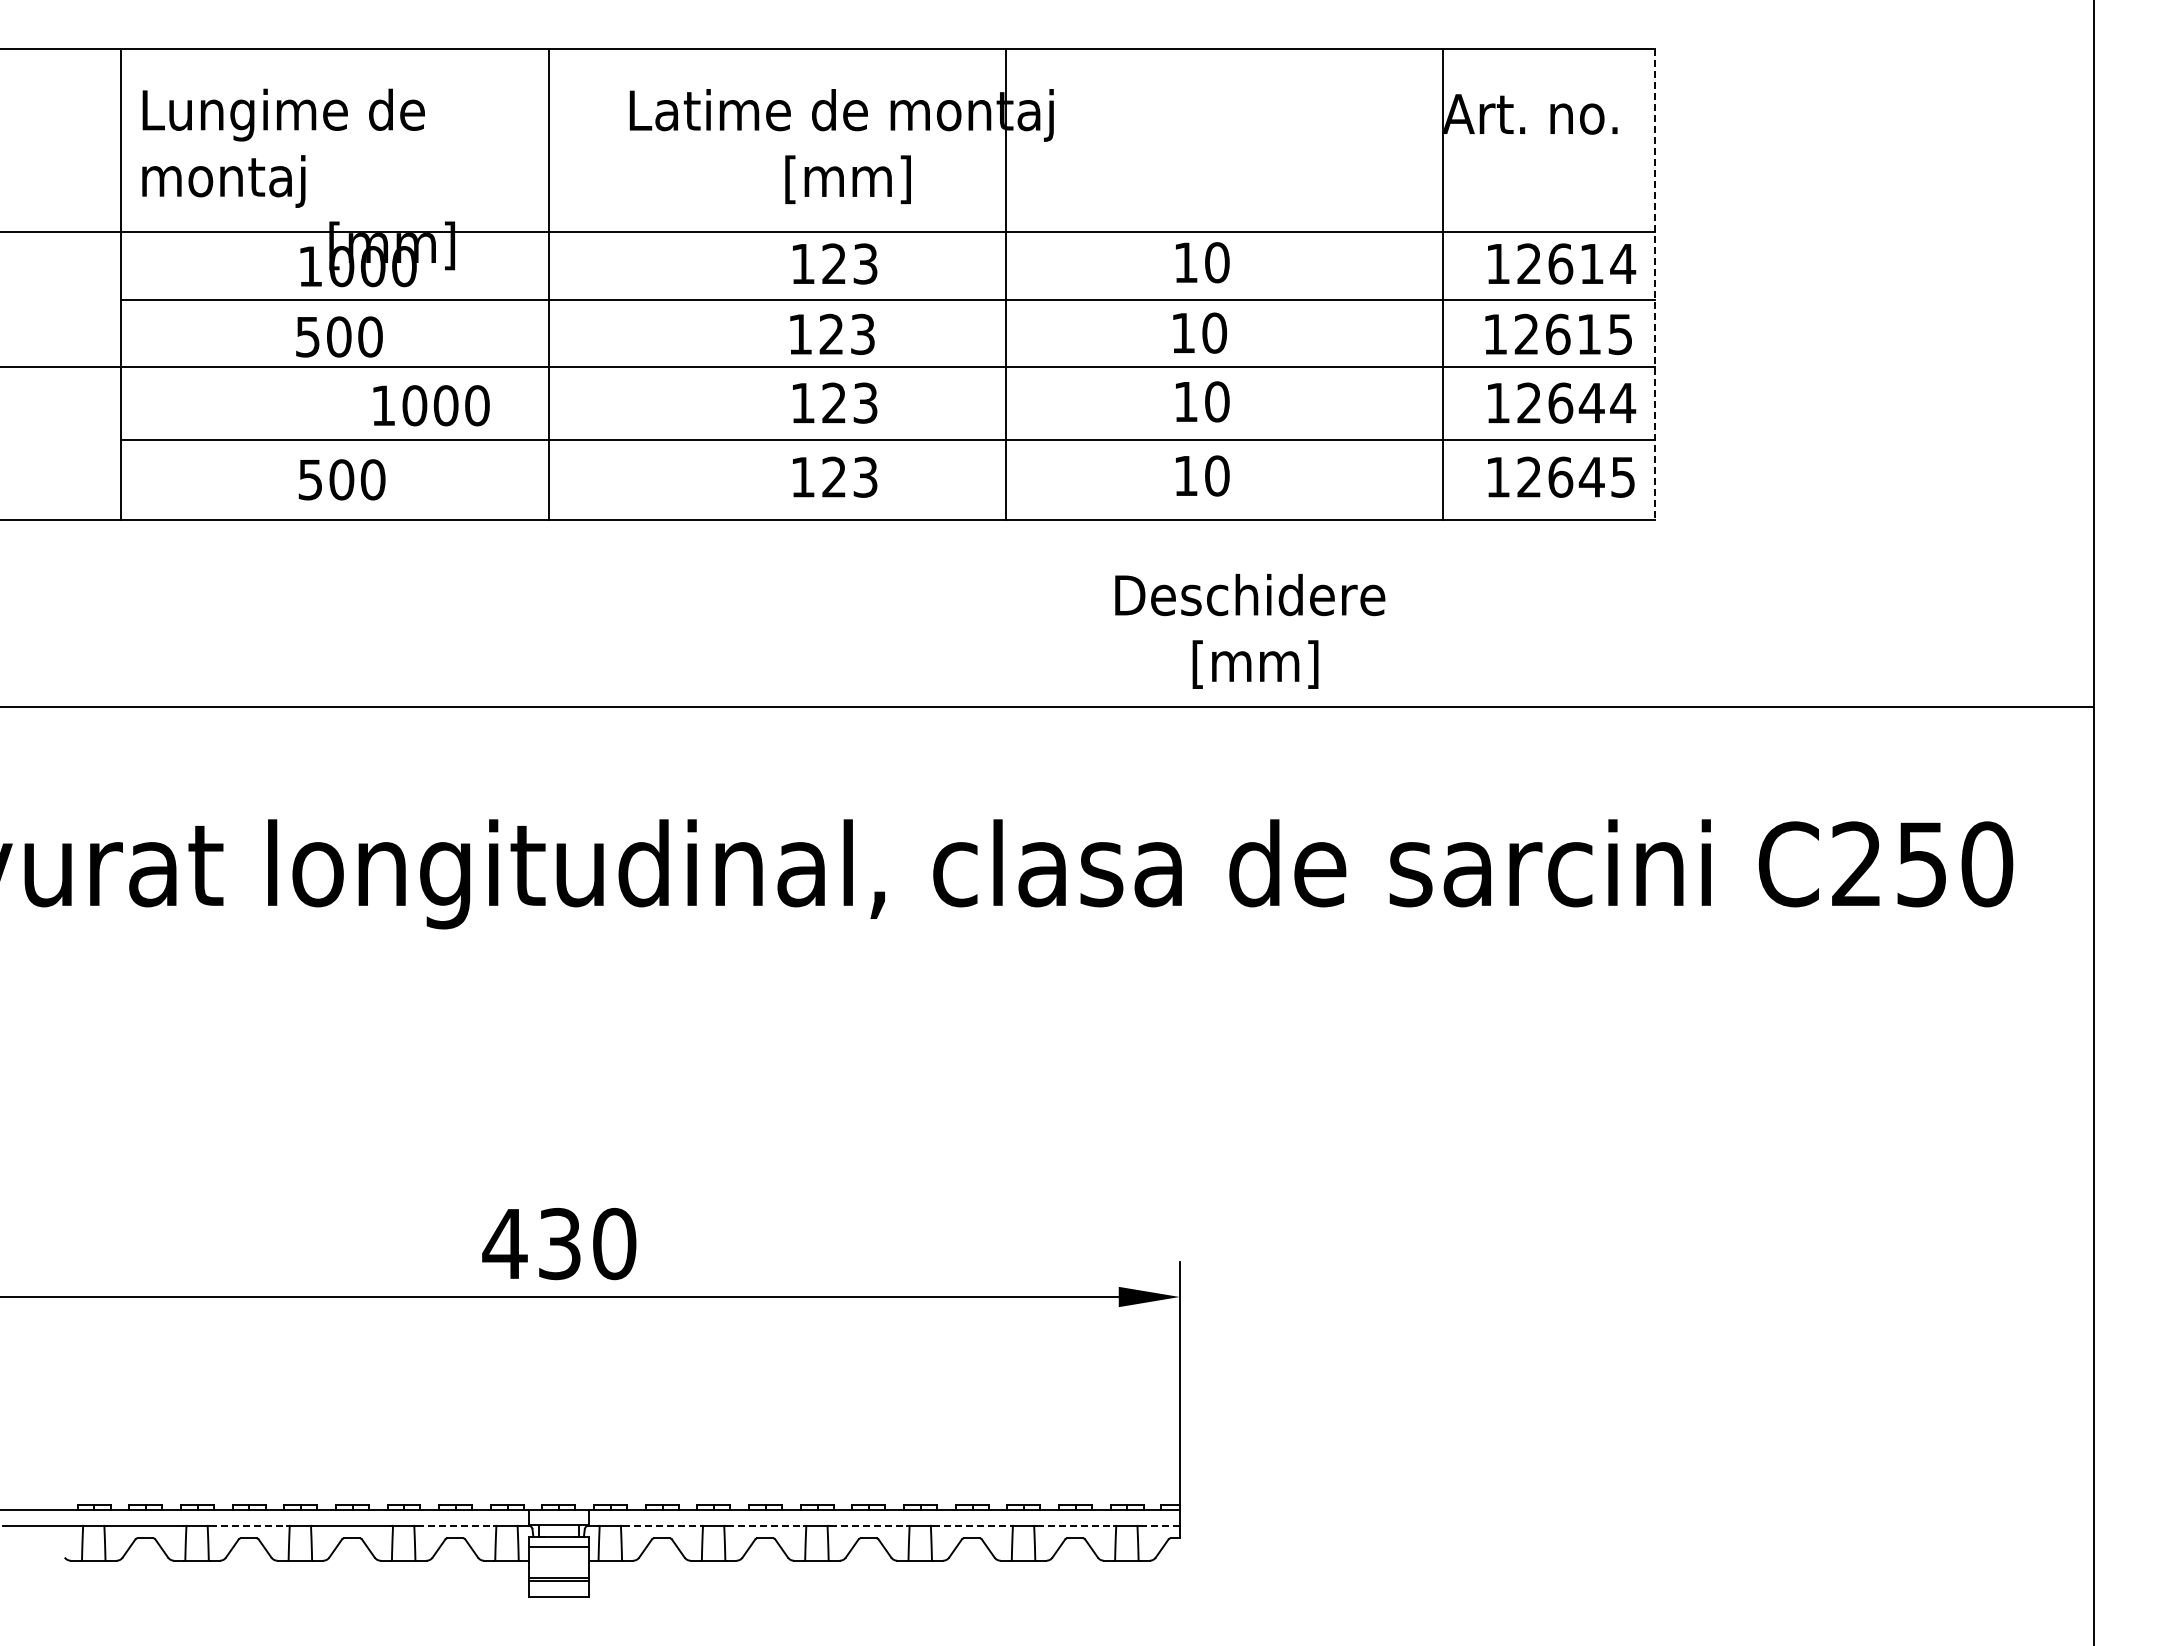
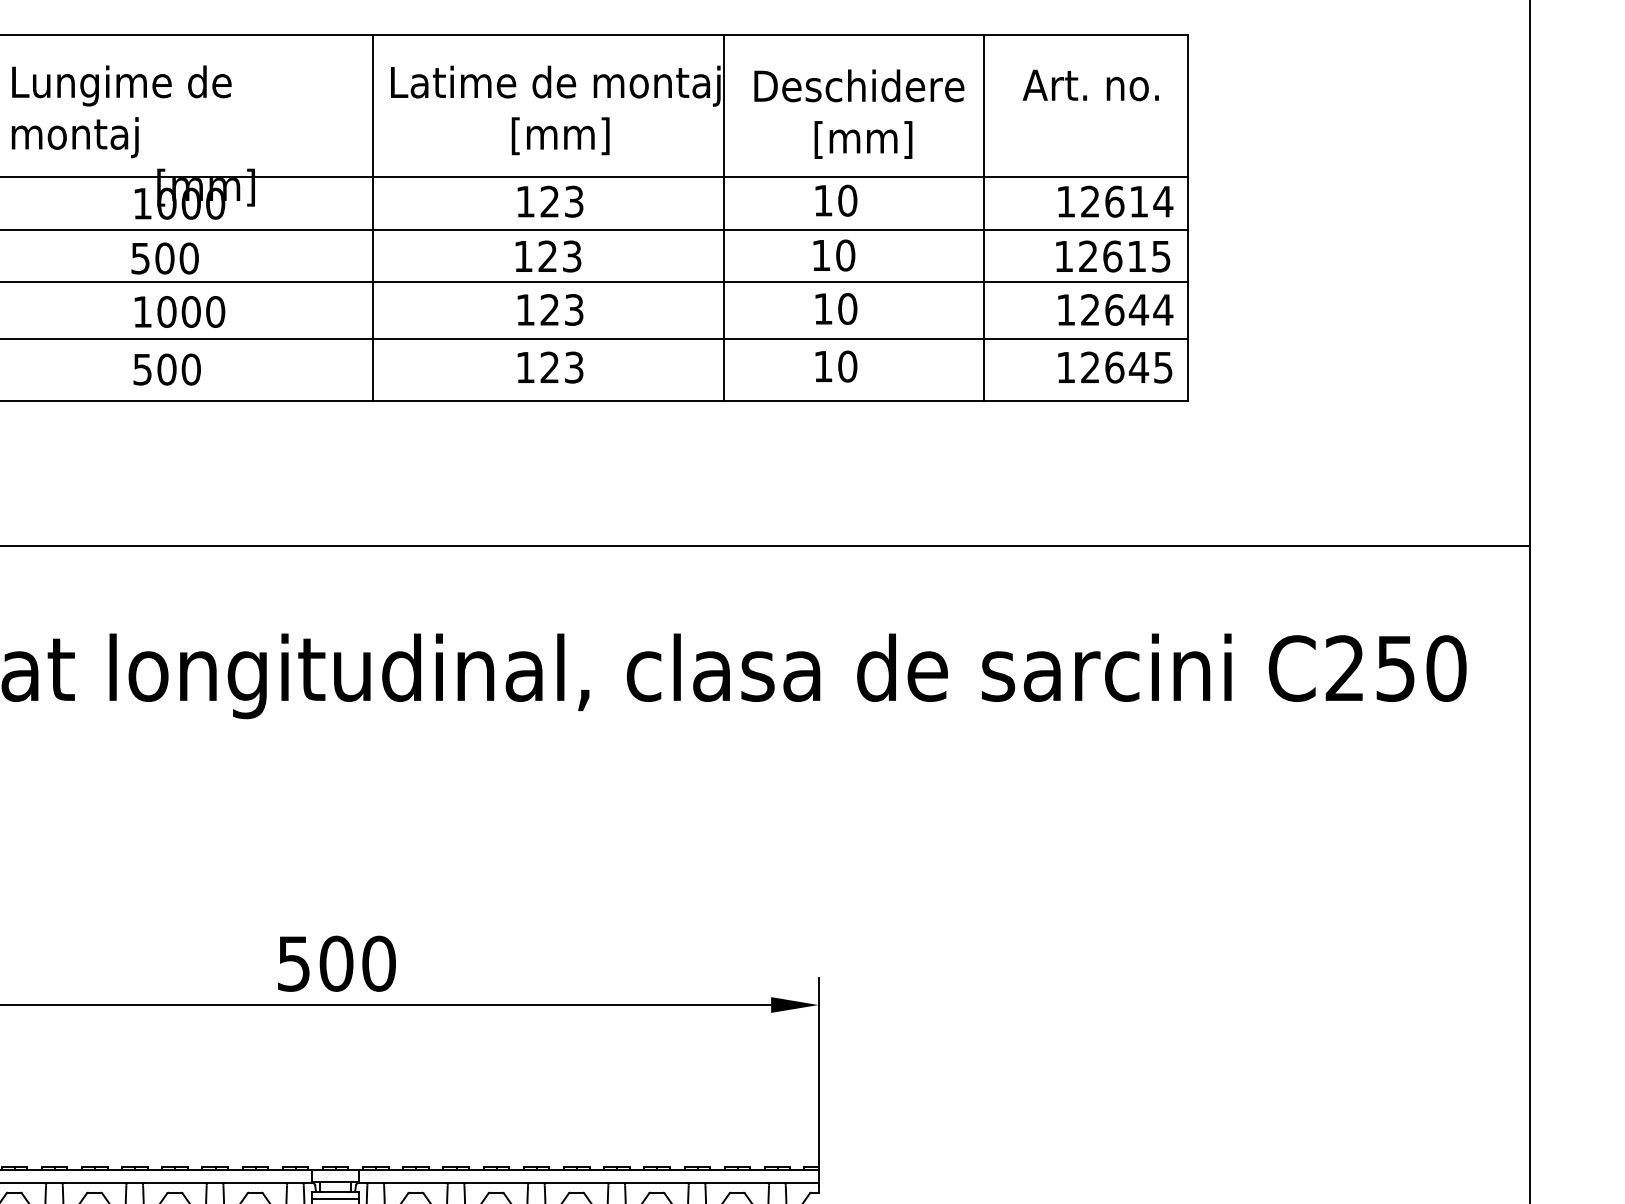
line: (548, 284) -> (372, 217), moved
line: (1005, 284) -> (724, 217), moved
line: (1443, 284) -> (983, 217), moved
line: (1655, 284) -> (1188, 217), dashed -> solid
text: (431, 405) -> (179, 311), moved
text: (1250, 630) -> (859, 113), moved
text: (531, 1243) -> (314, 963), 430 -> 500
line: (248, 1525) -> (94, 1182), dashed -> solid
line: (455, 1525) -> (255, 1182), dashed -> solid
line: (661, 1525) -> (415, 1182), dashed -> solid
line: (765, 1525) -> (496, 1182), dashed -> solid
line: (868, 1525) -> (576, 1182), dashed -> solid
line: (971, 1525) -> (656, 1182), dashed -> solid
line: (1075, 1525) -> (737, 1182), dashed -> solid
line: (1159, 1525) -> (802, 1182), dashed -> solid

